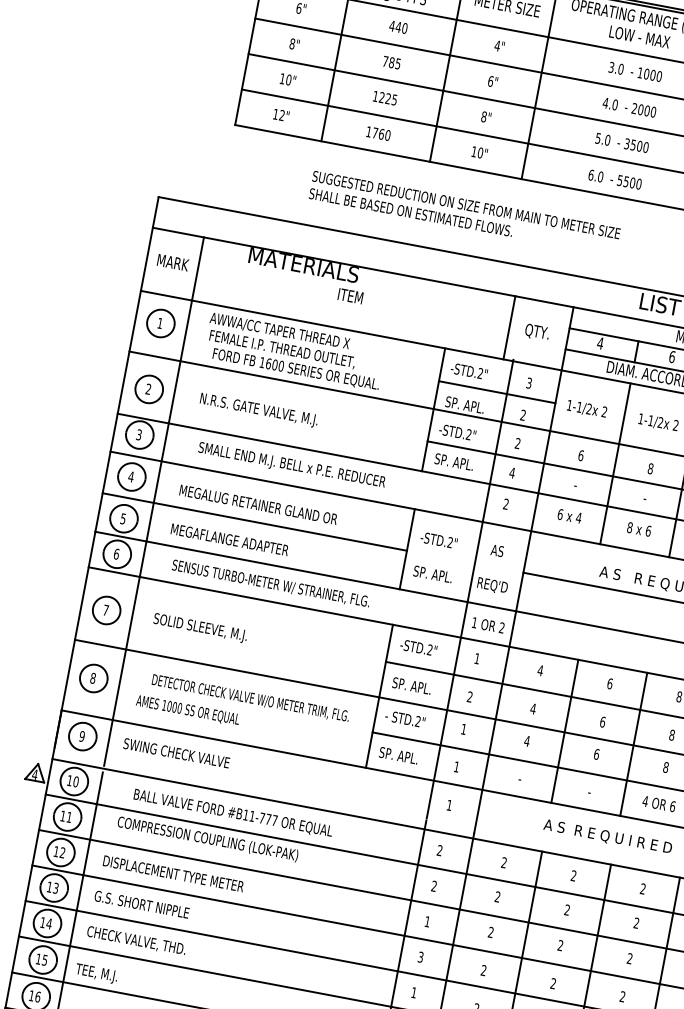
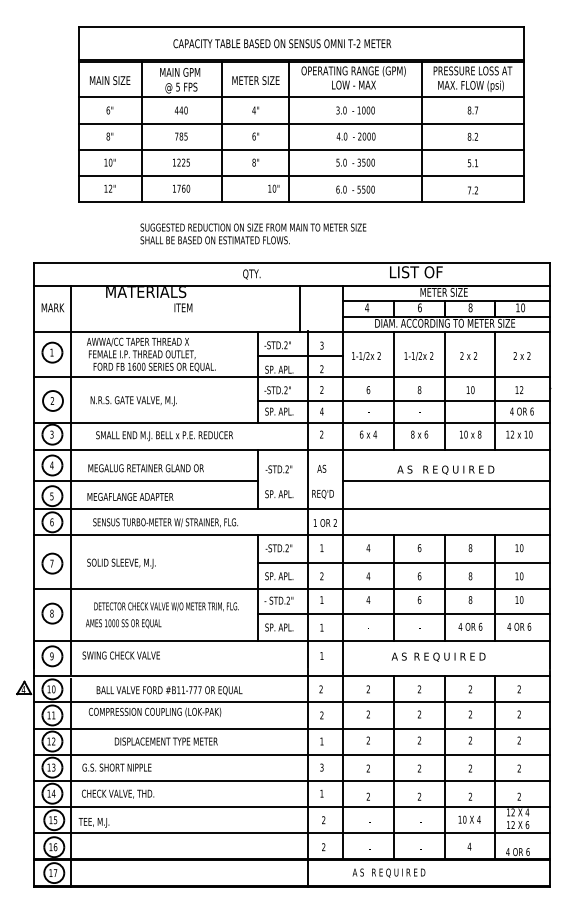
text: (479, 152) -> (273, 188), moved
text: (536, 332) -> (251, 274), moved
text: (172, 873) -> (165, 741), moved

